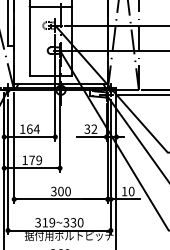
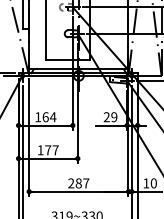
text: (90, 129) -> (110, 117), 32 -> 29
text: (39, 160) -> (56, 150), 179 -> 177
text: (60, 191) -> (78, 183), 300 -> 287

